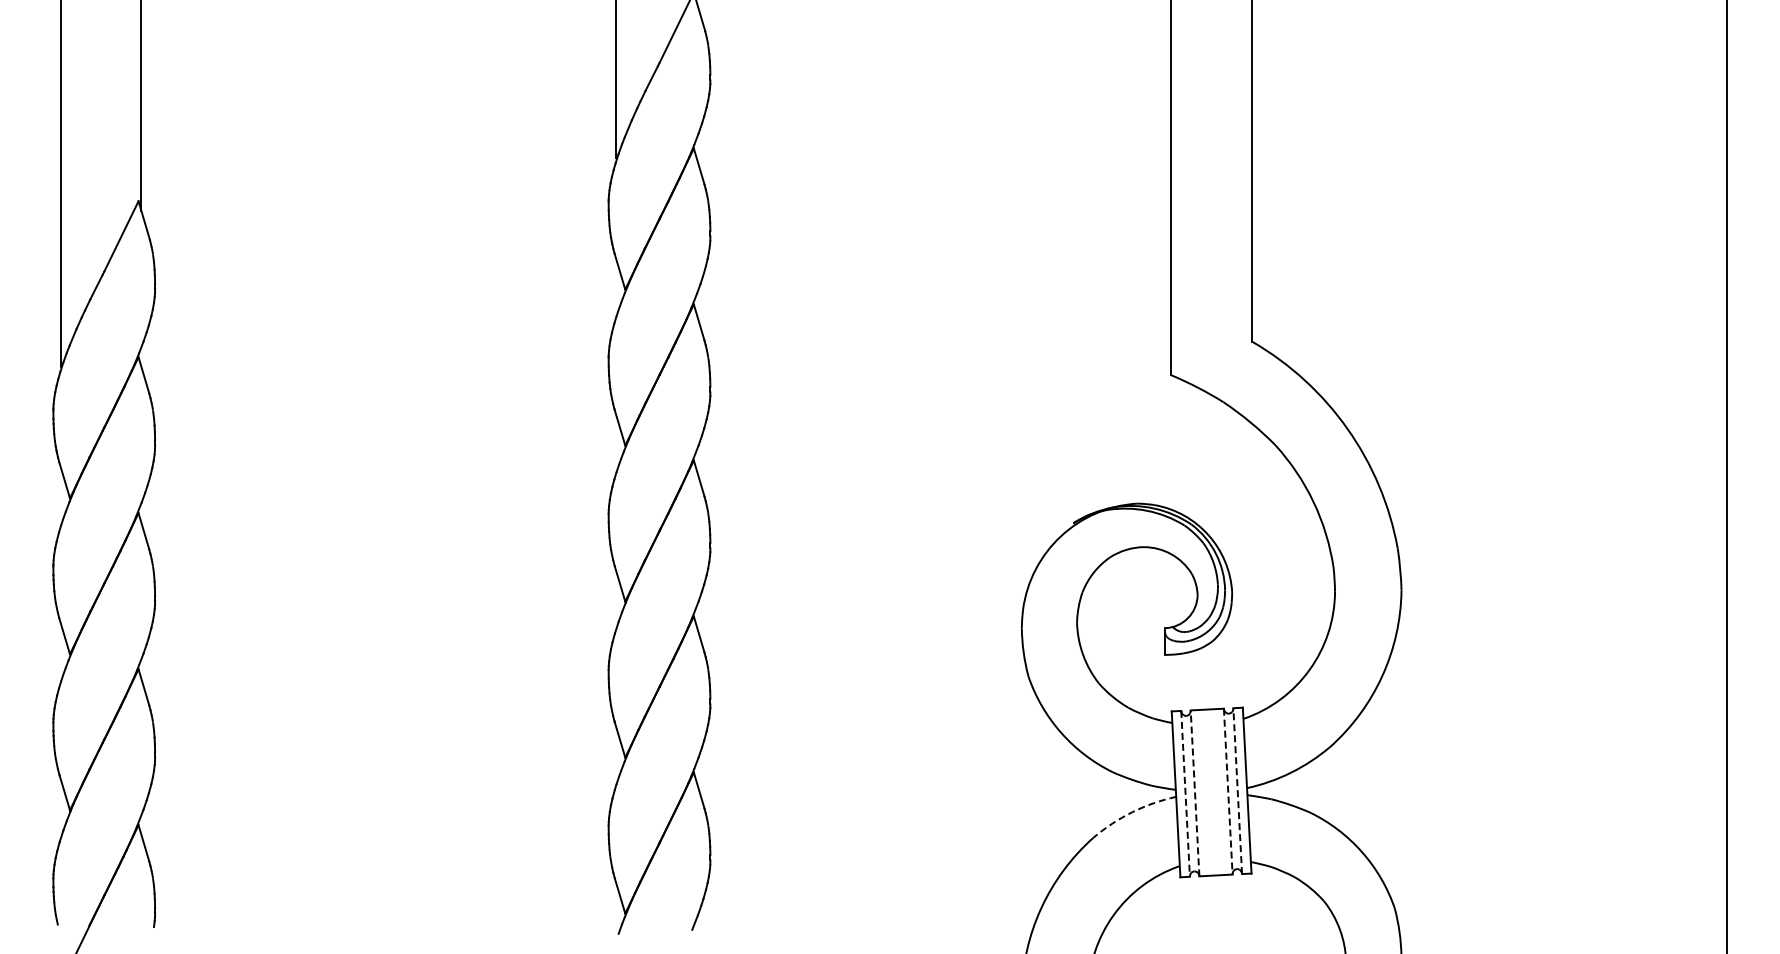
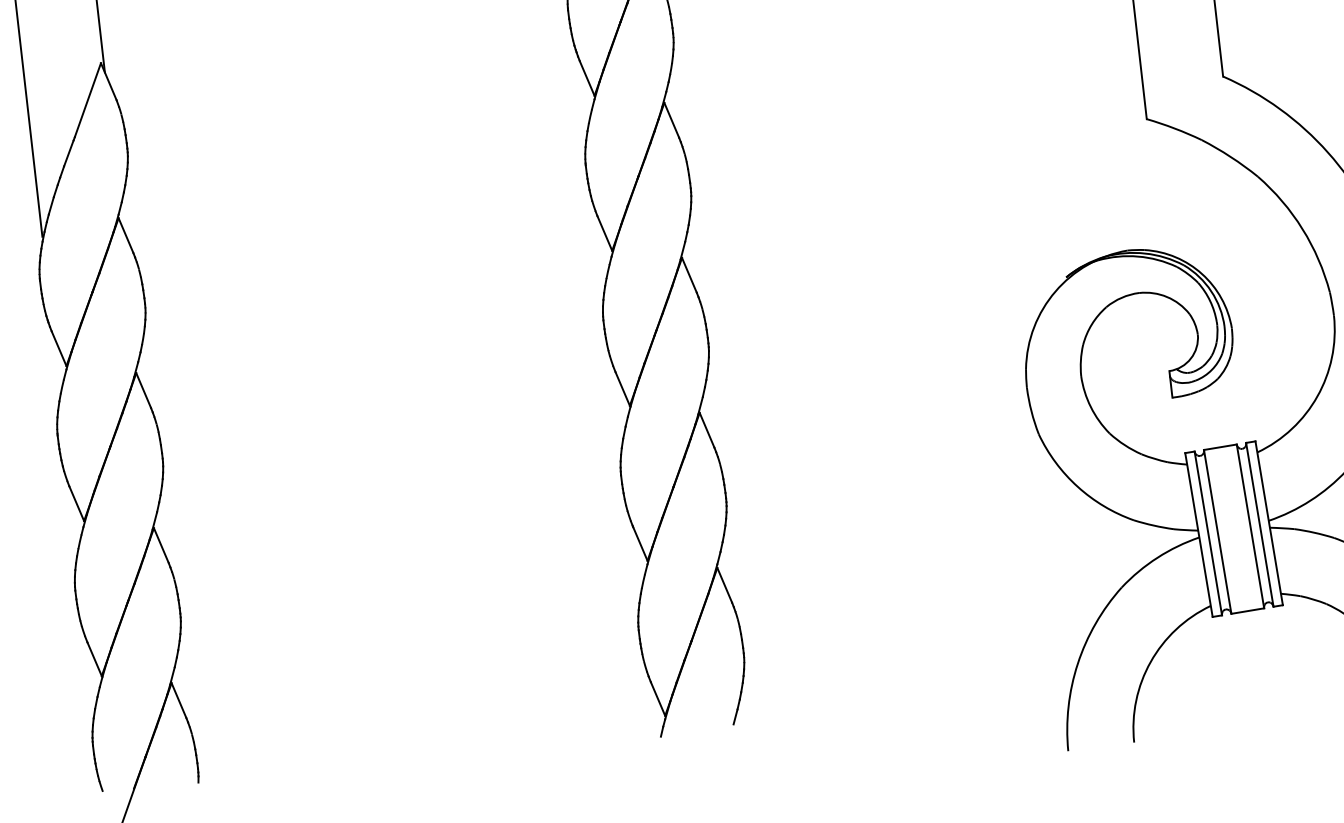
line: (1237, 790) -> (1259, 524), dashed -> solid
line: (1195, 792) -> (1218, 530), dashed -> solid
line: (1228, 792) -> (1250, 527), dashed -> solid
line: (1185, 794) -> (1208, 534), dashed -> solid
arc: (1132, 812) -> (1157, 557), dashed -> solid

